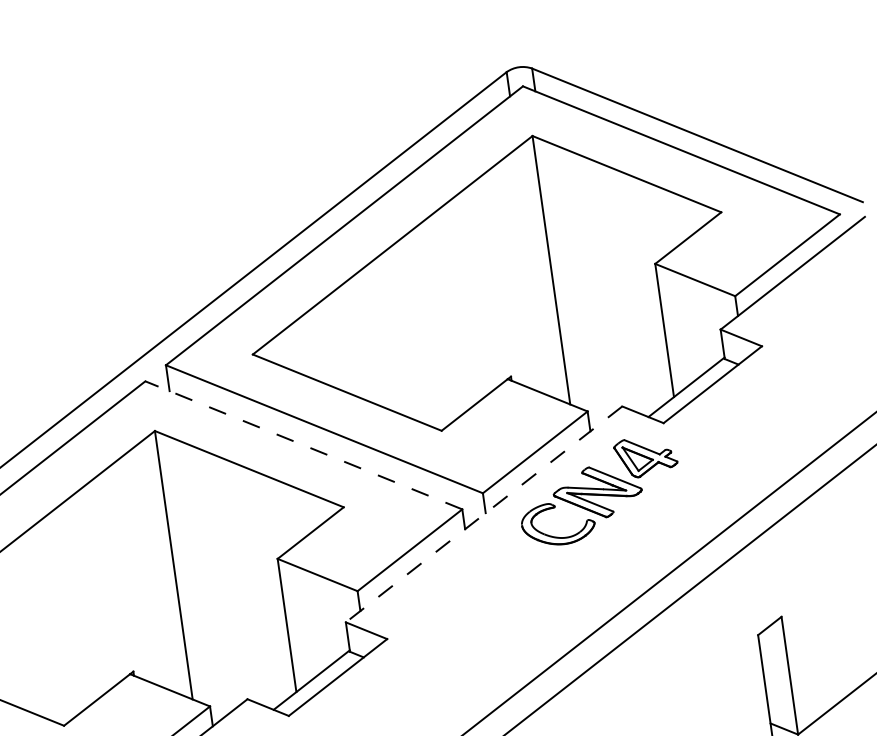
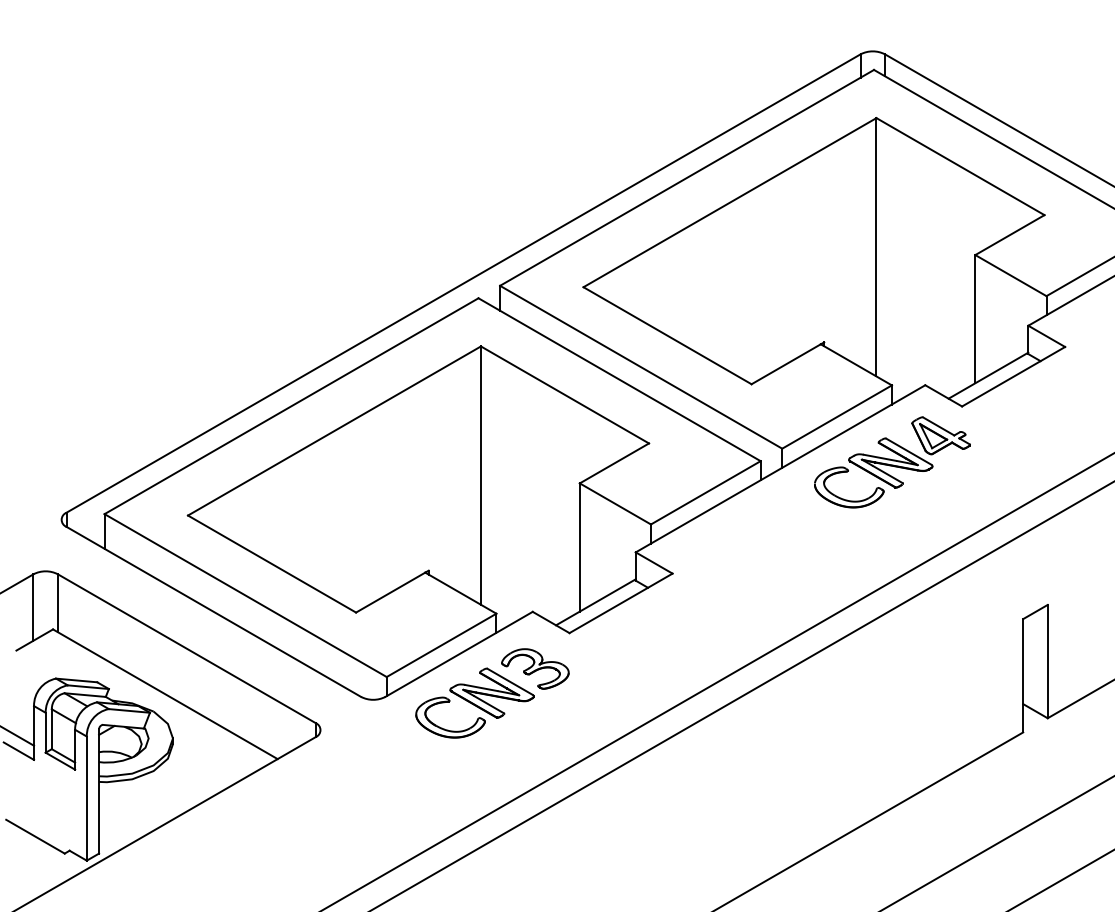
line: (303, 445) -> (619, 379), dashed -> solid
line: (484, 515) -> (780, 469), dashed -> solid

